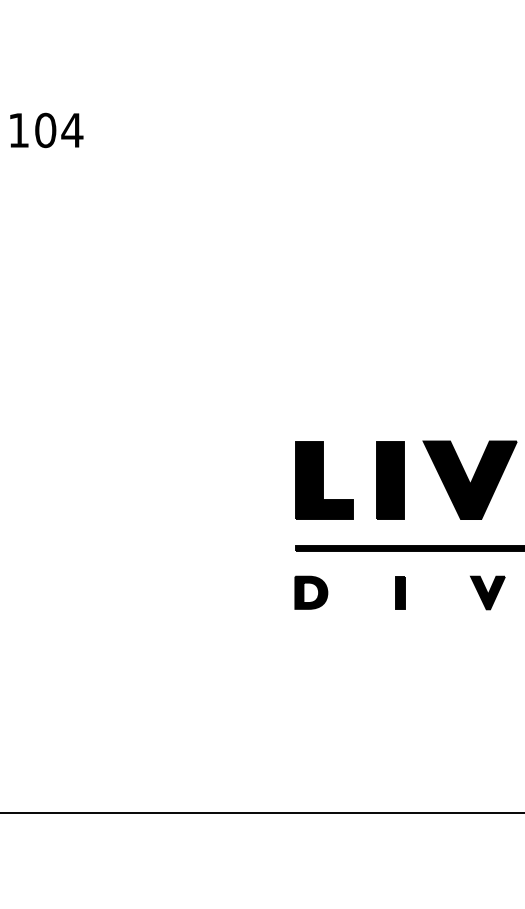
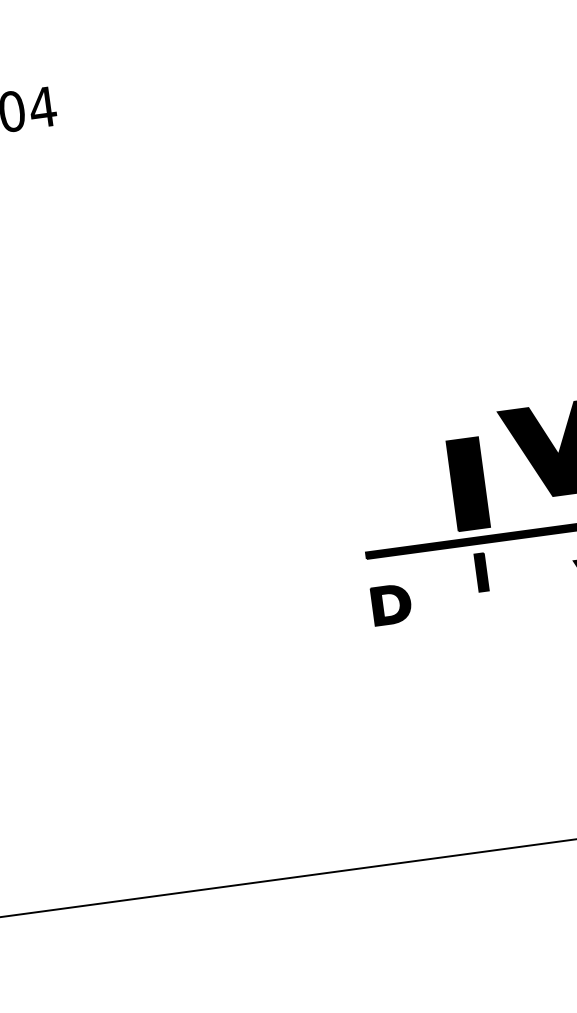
part: (324, 480) -> (389, 472), removed
part: (390, 480) -> (468, 484), moved
part: (400, 592) -> (481, 572), moved

